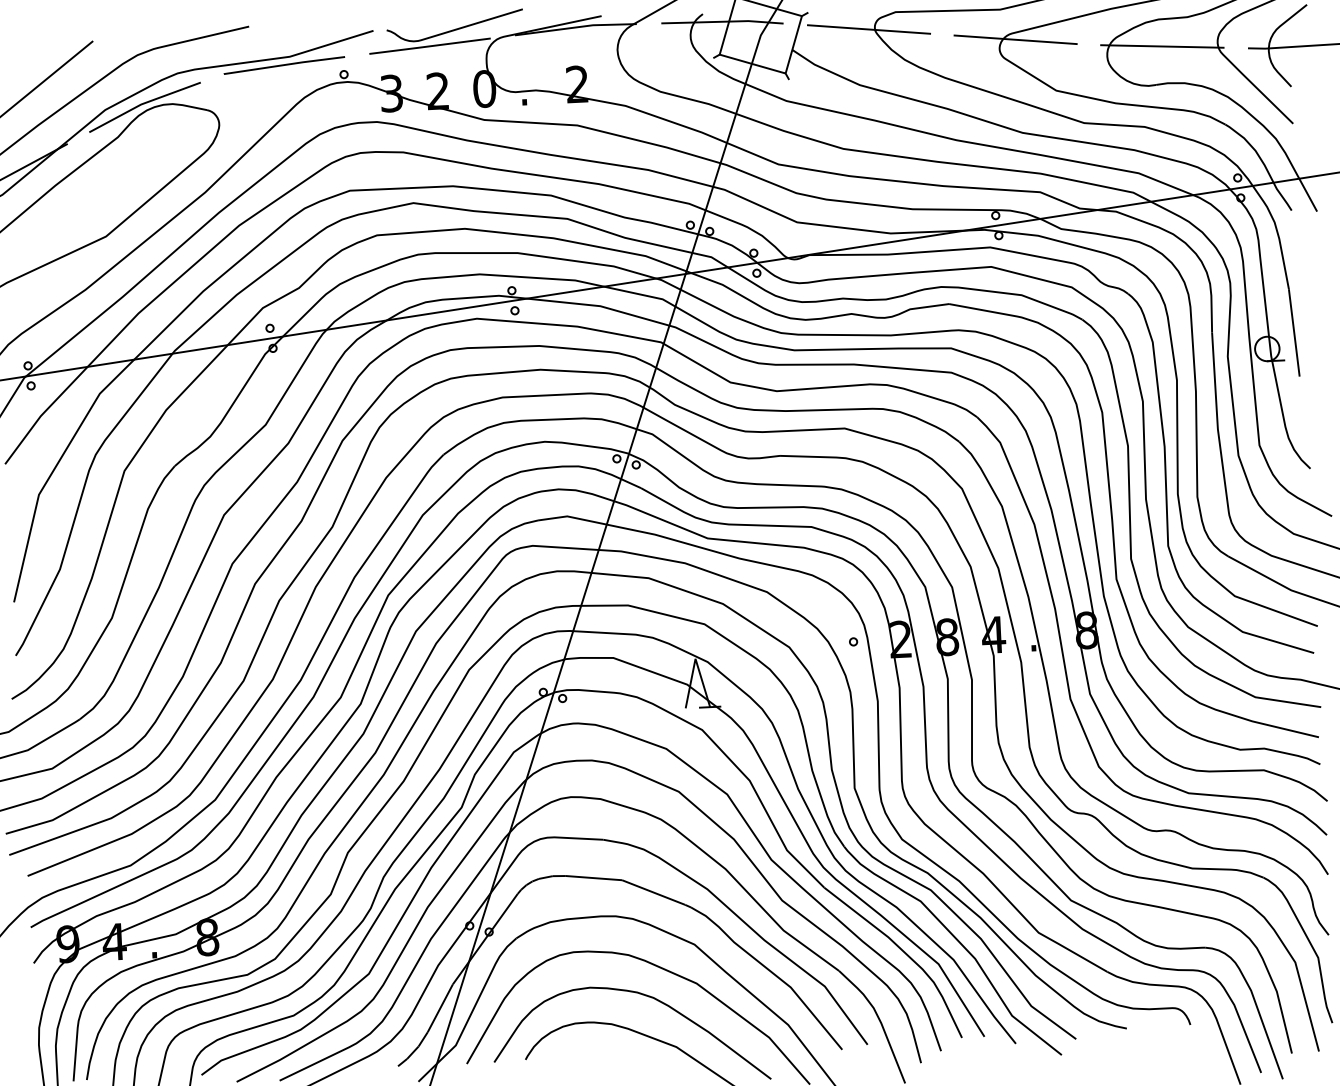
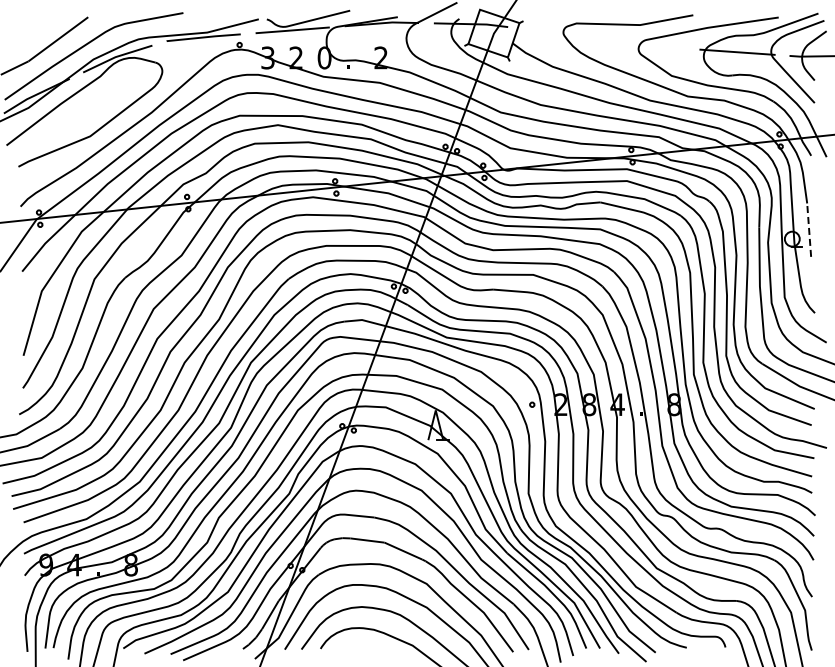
line: (868, 28) -> (559, 32), removed
line: (1015, 39) -> (648, 43), removed
line: (1294, 333) -> (809, 230), solid -> dashed

